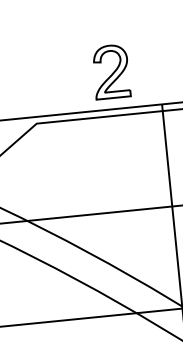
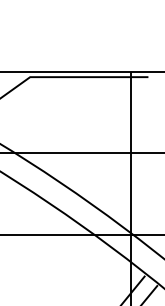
part: (110, 71) -> (92, 41), removed

